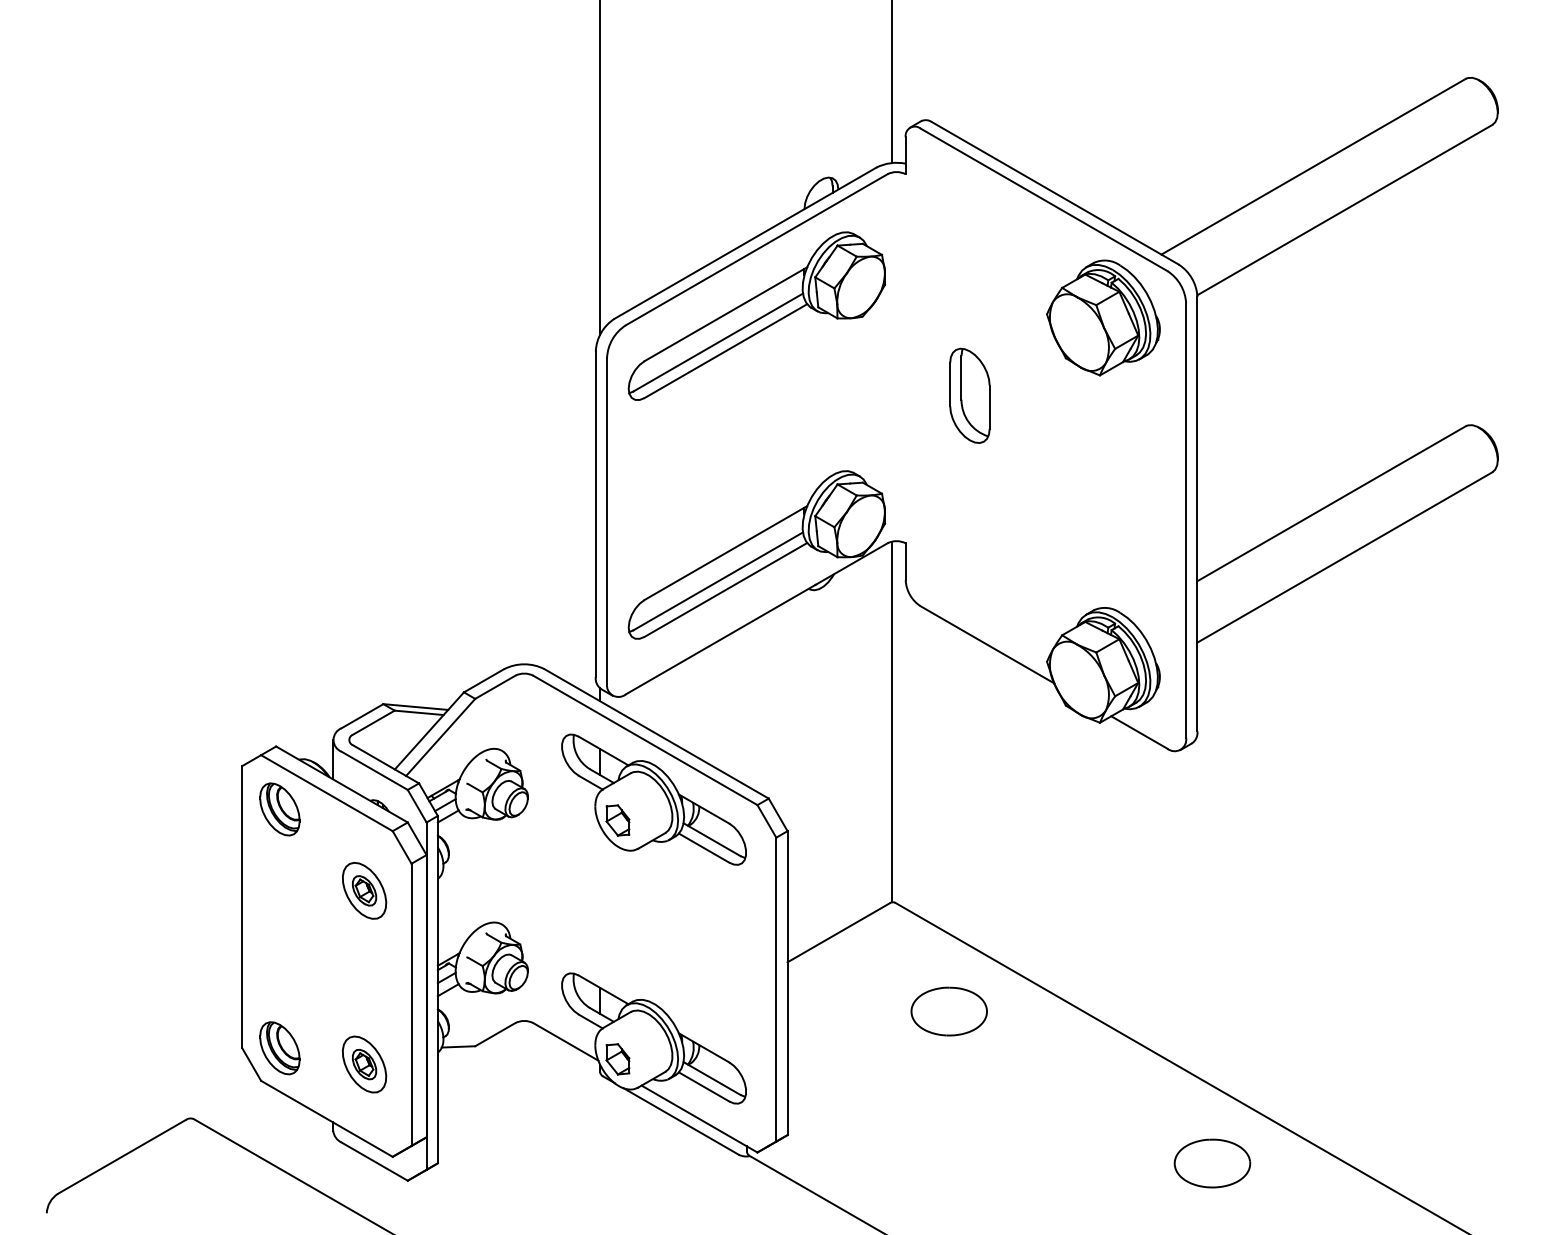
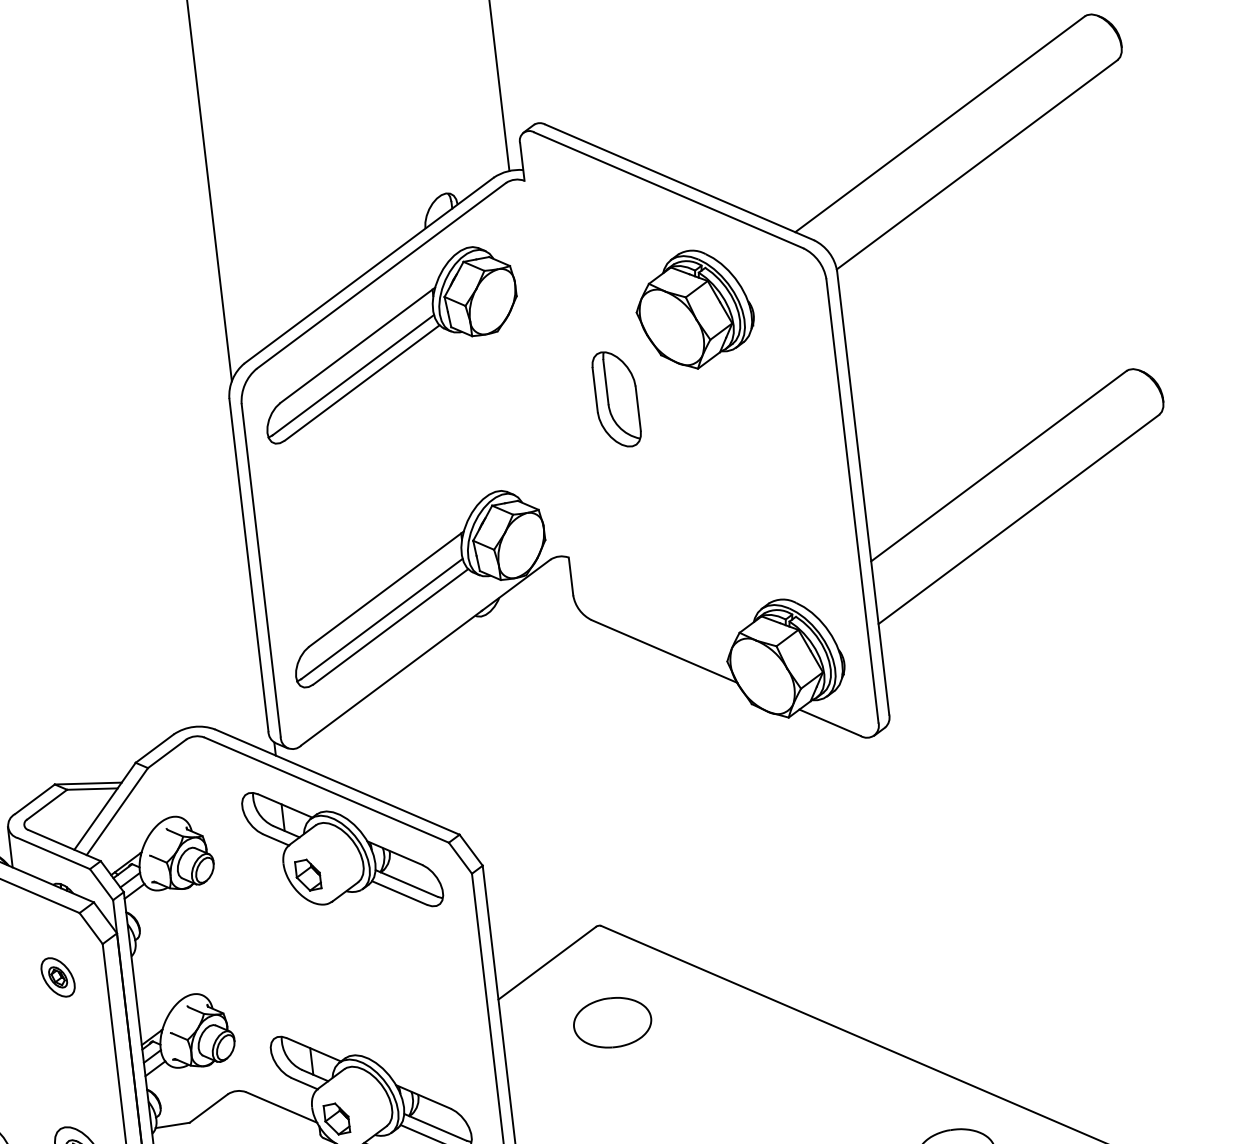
part: (1103, 317) -> (694, 309), moved
line: (892, 721) -> (576, 741), removed
part: (364, 890) -> (57, 977), size x0.7
part: (948, 1011) -> (611, 1022), moved

